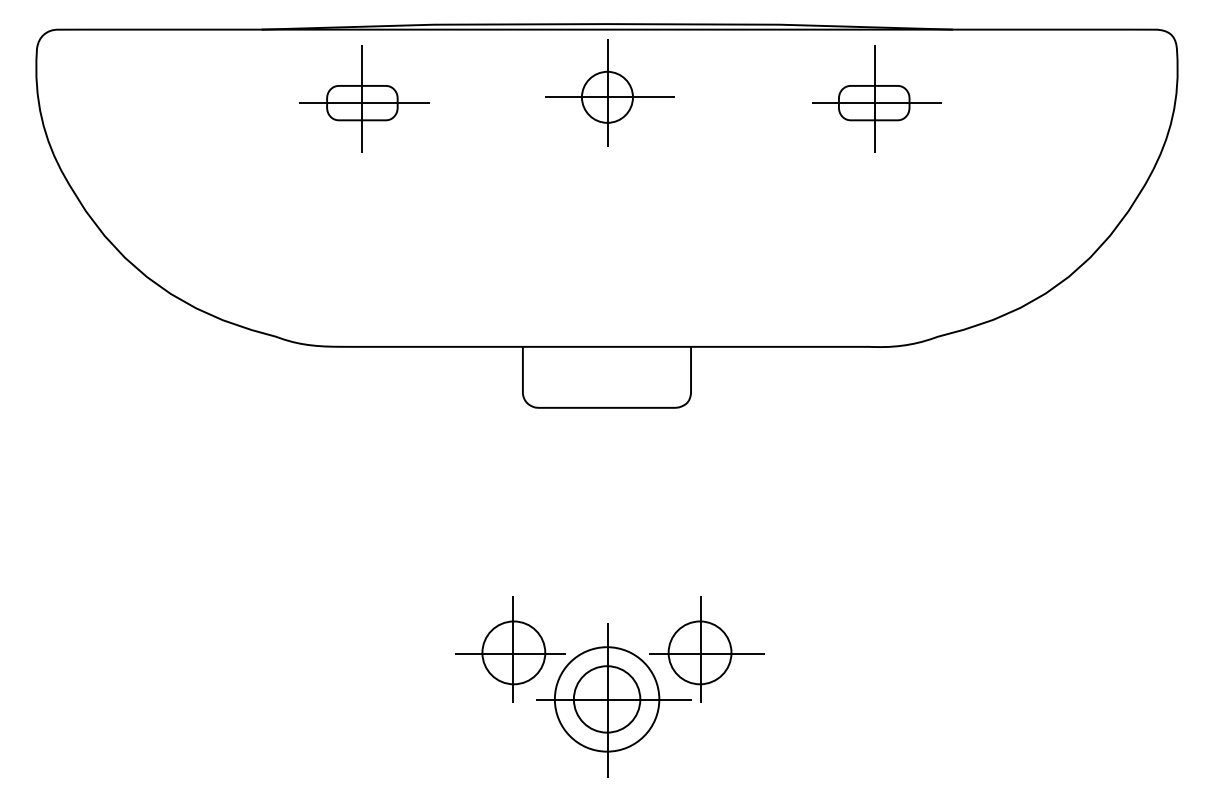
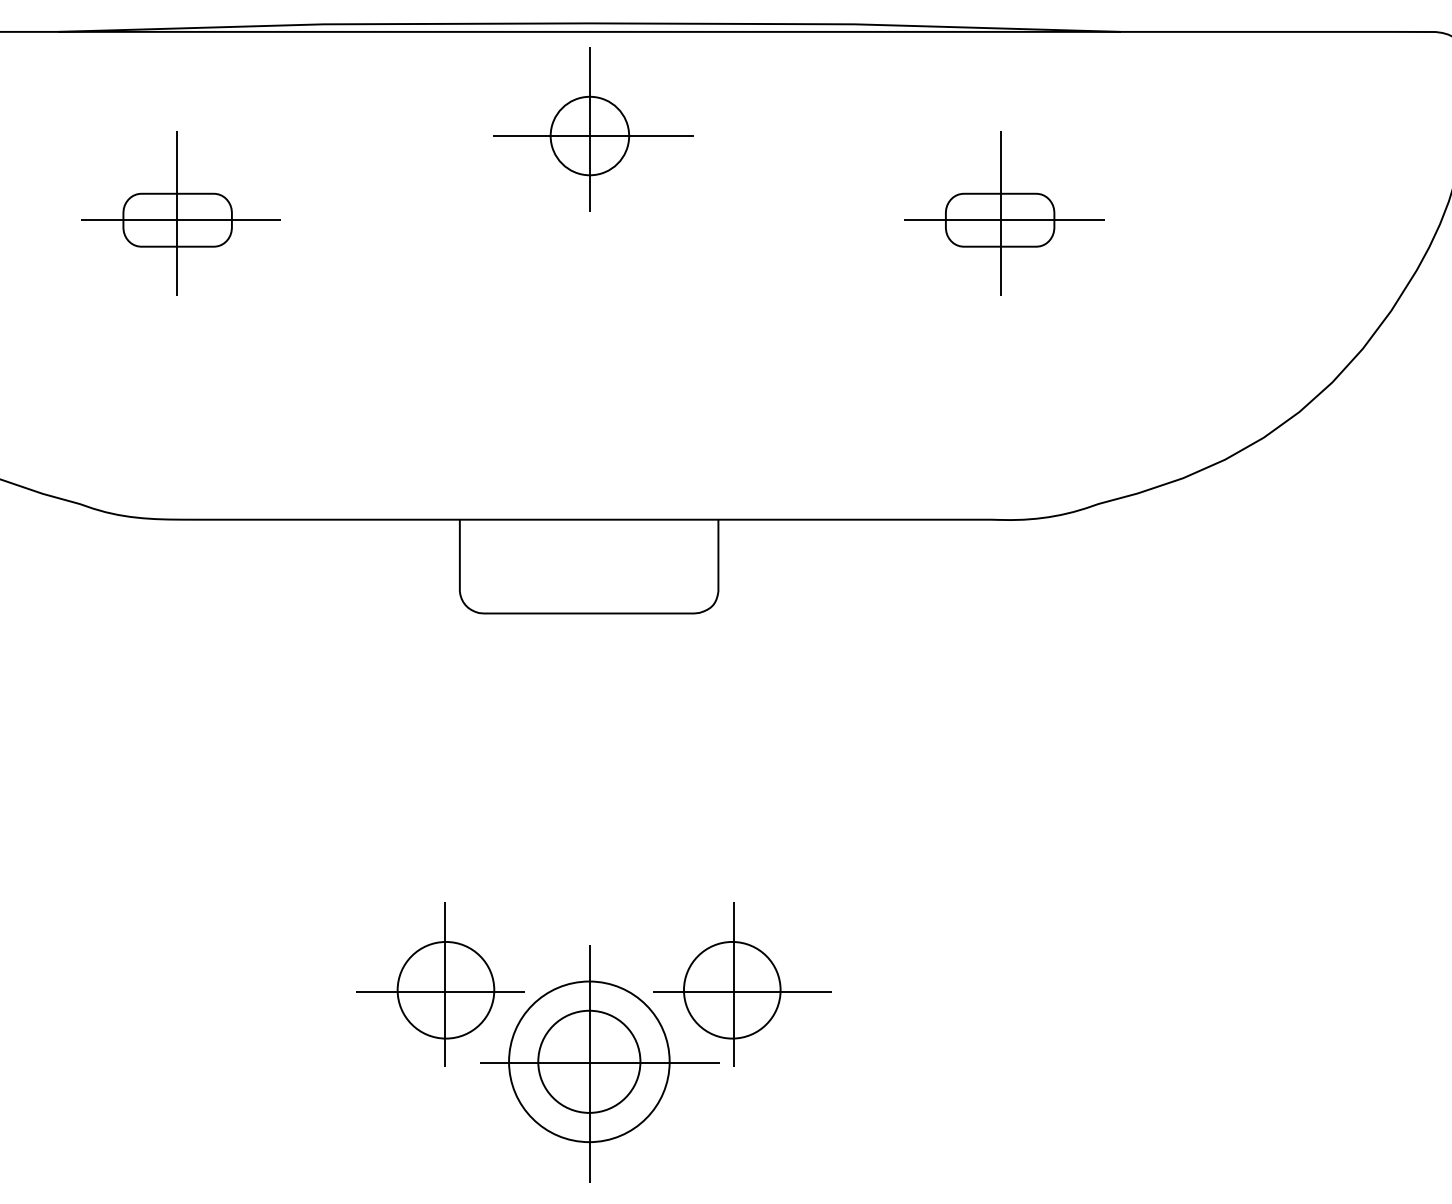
part: (364, 98) -> (180, 213), moved
part: (876, 98) -> (1003, 213), moved

